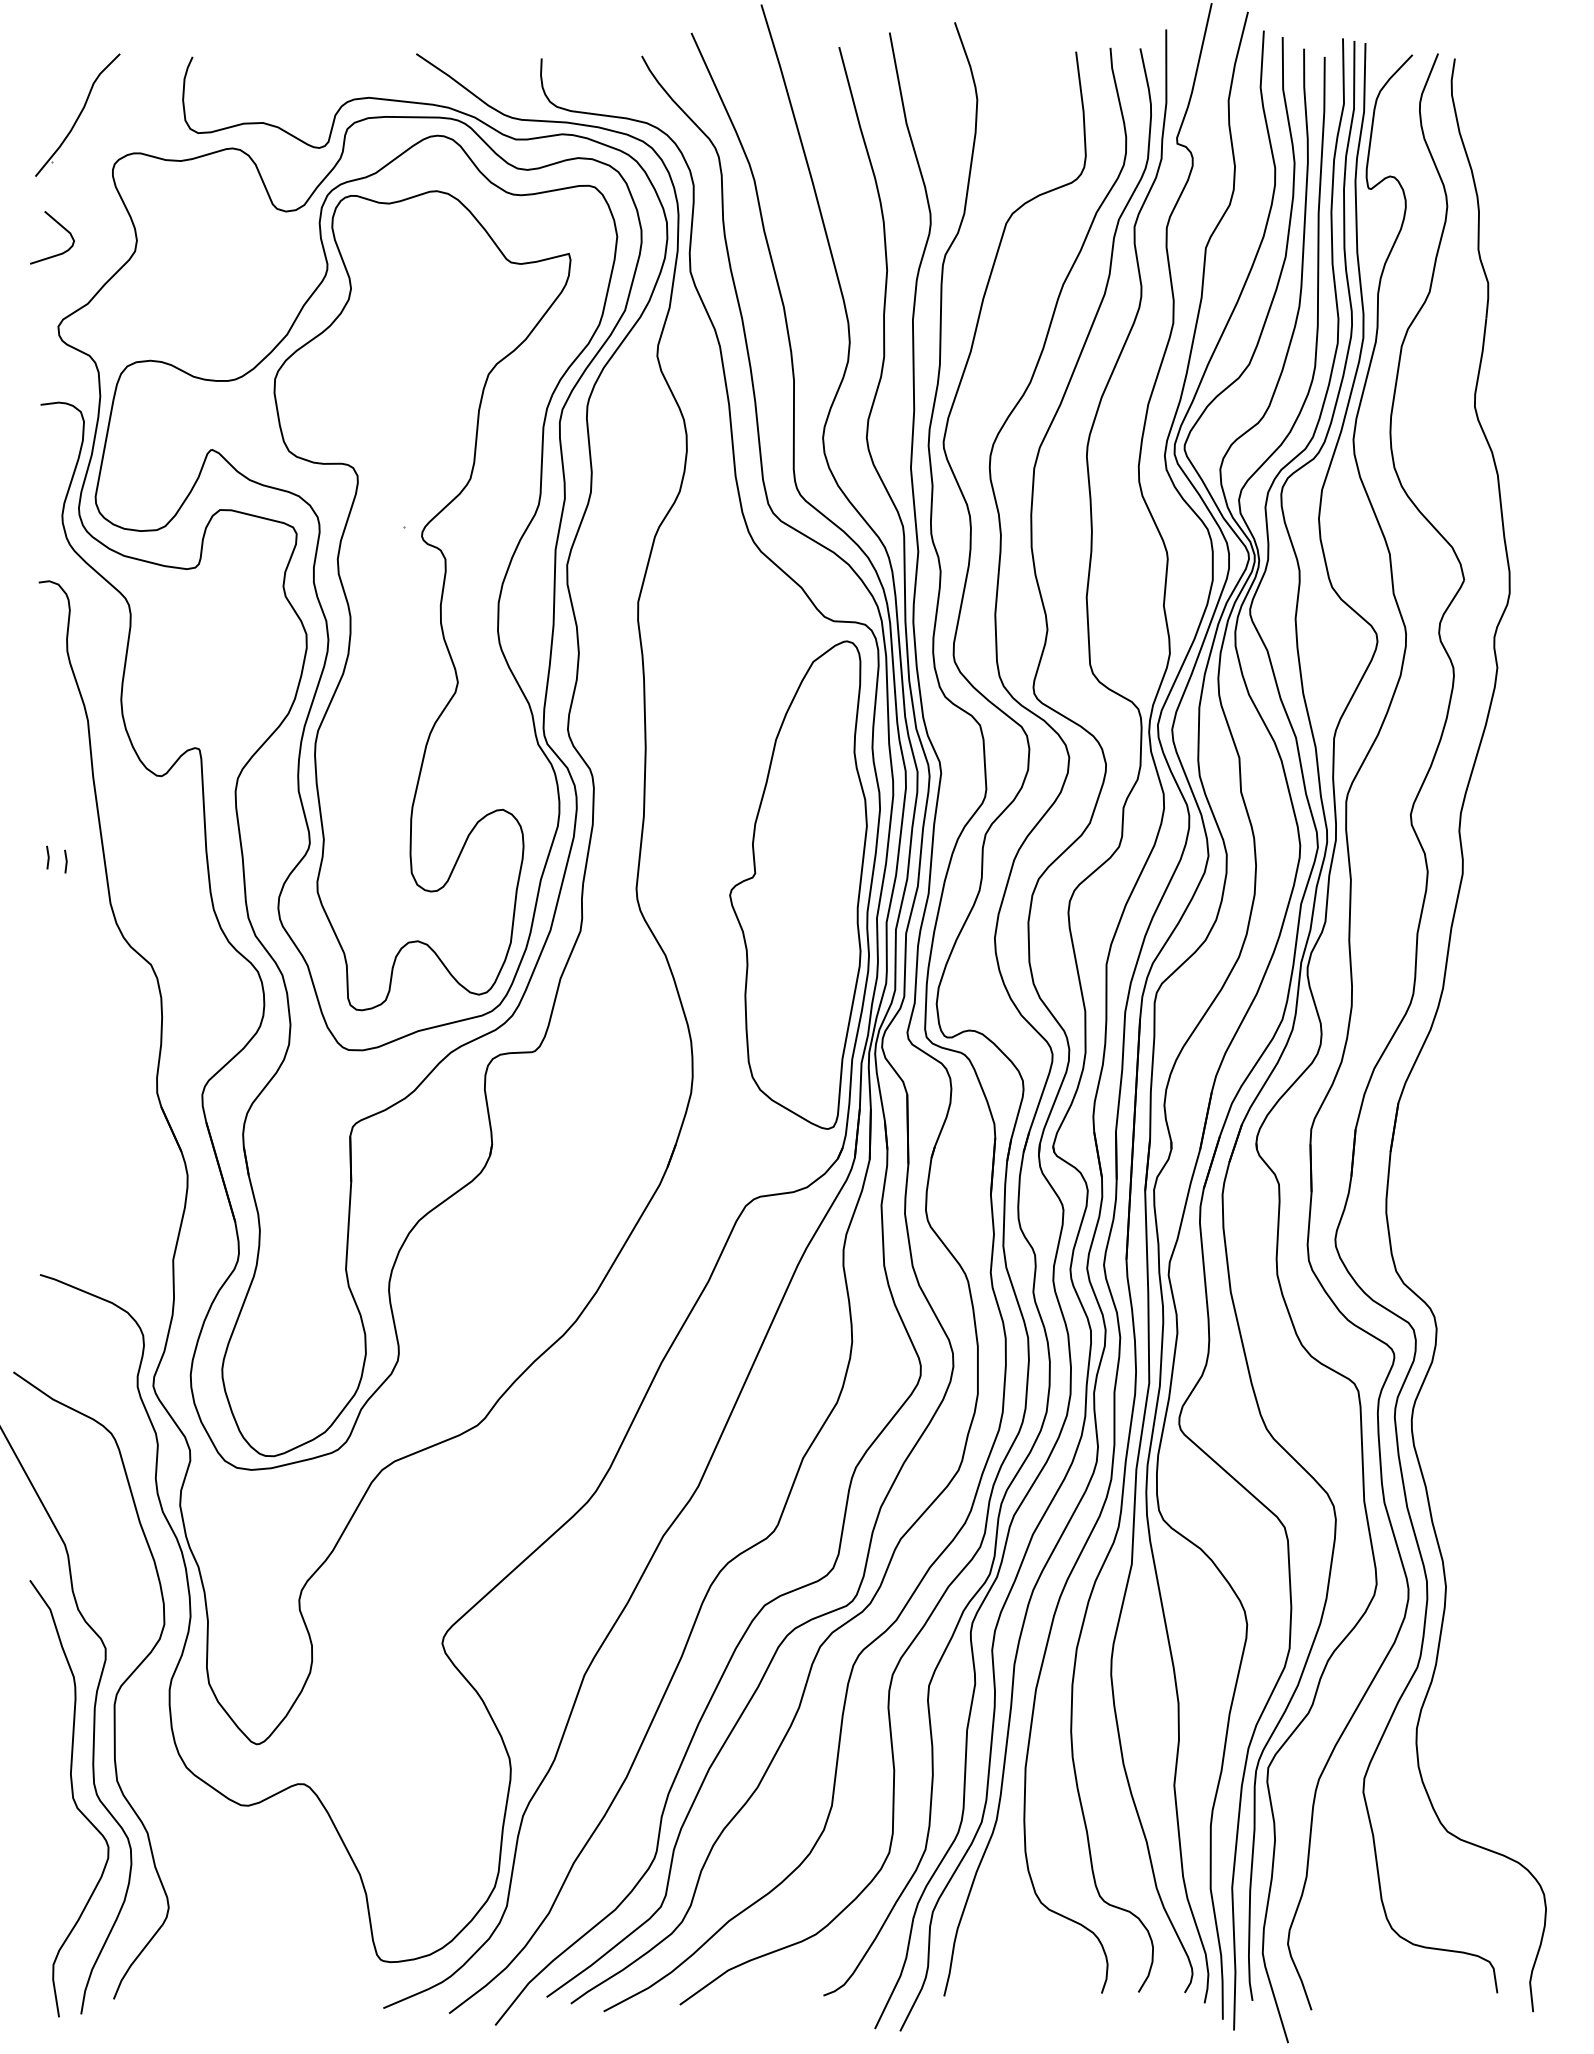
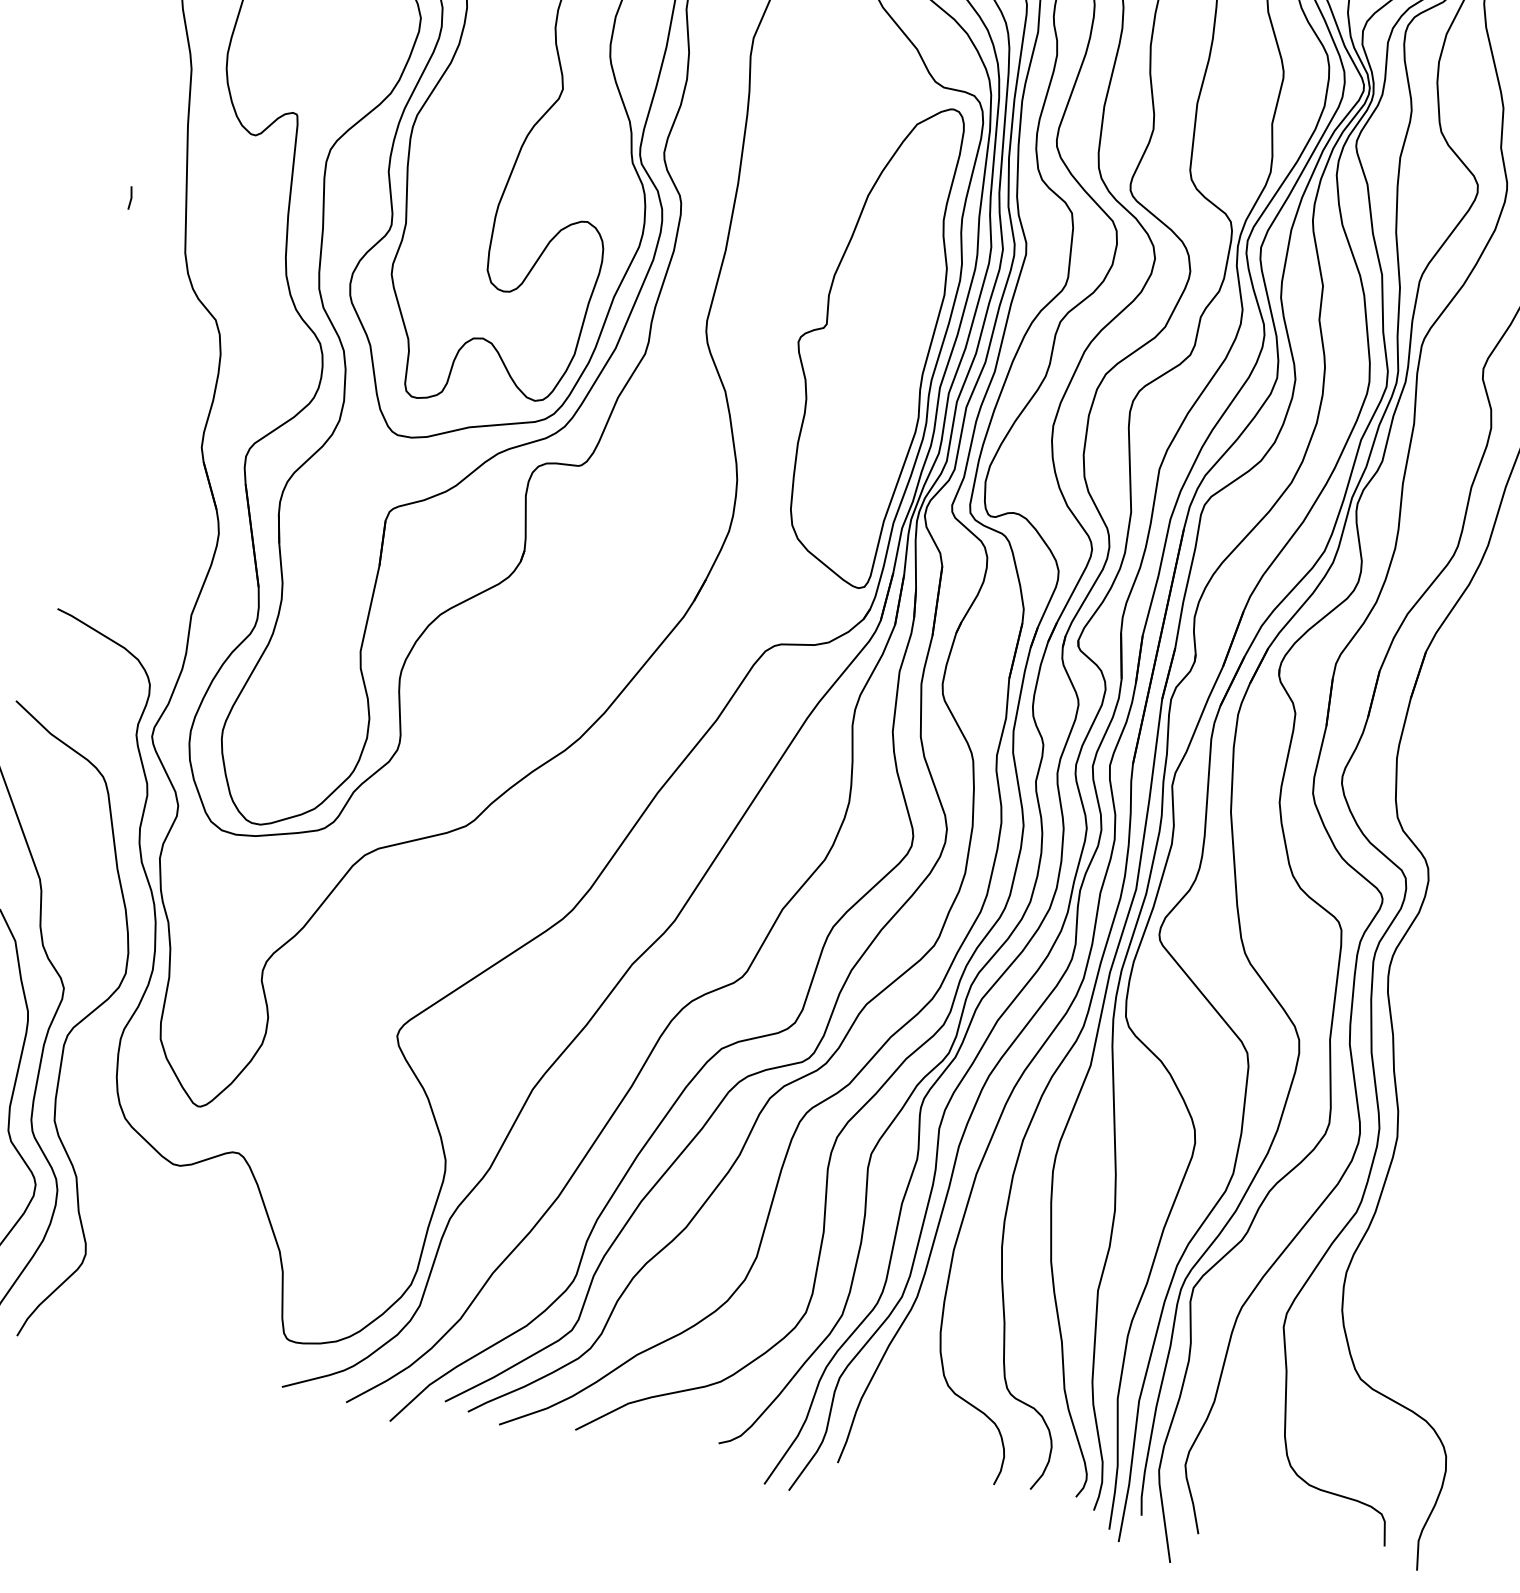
line: (65, 861) -> (147, 204), removed

